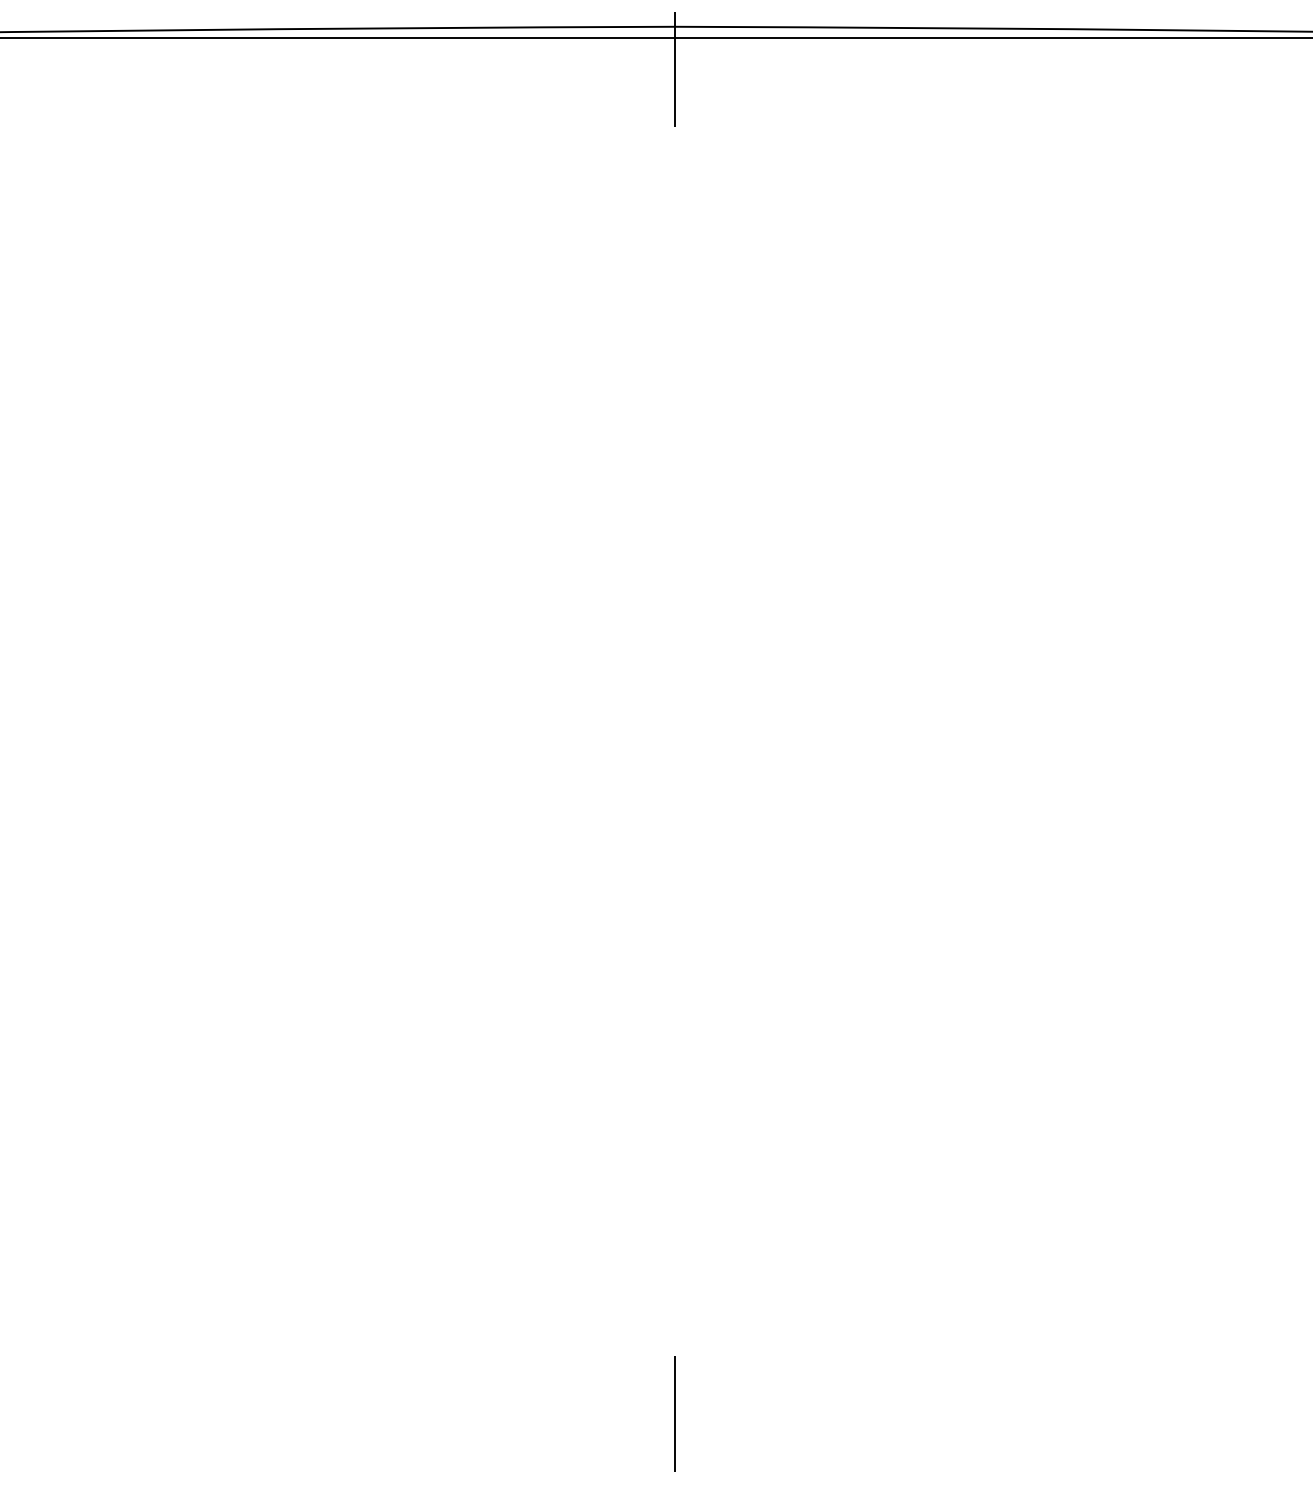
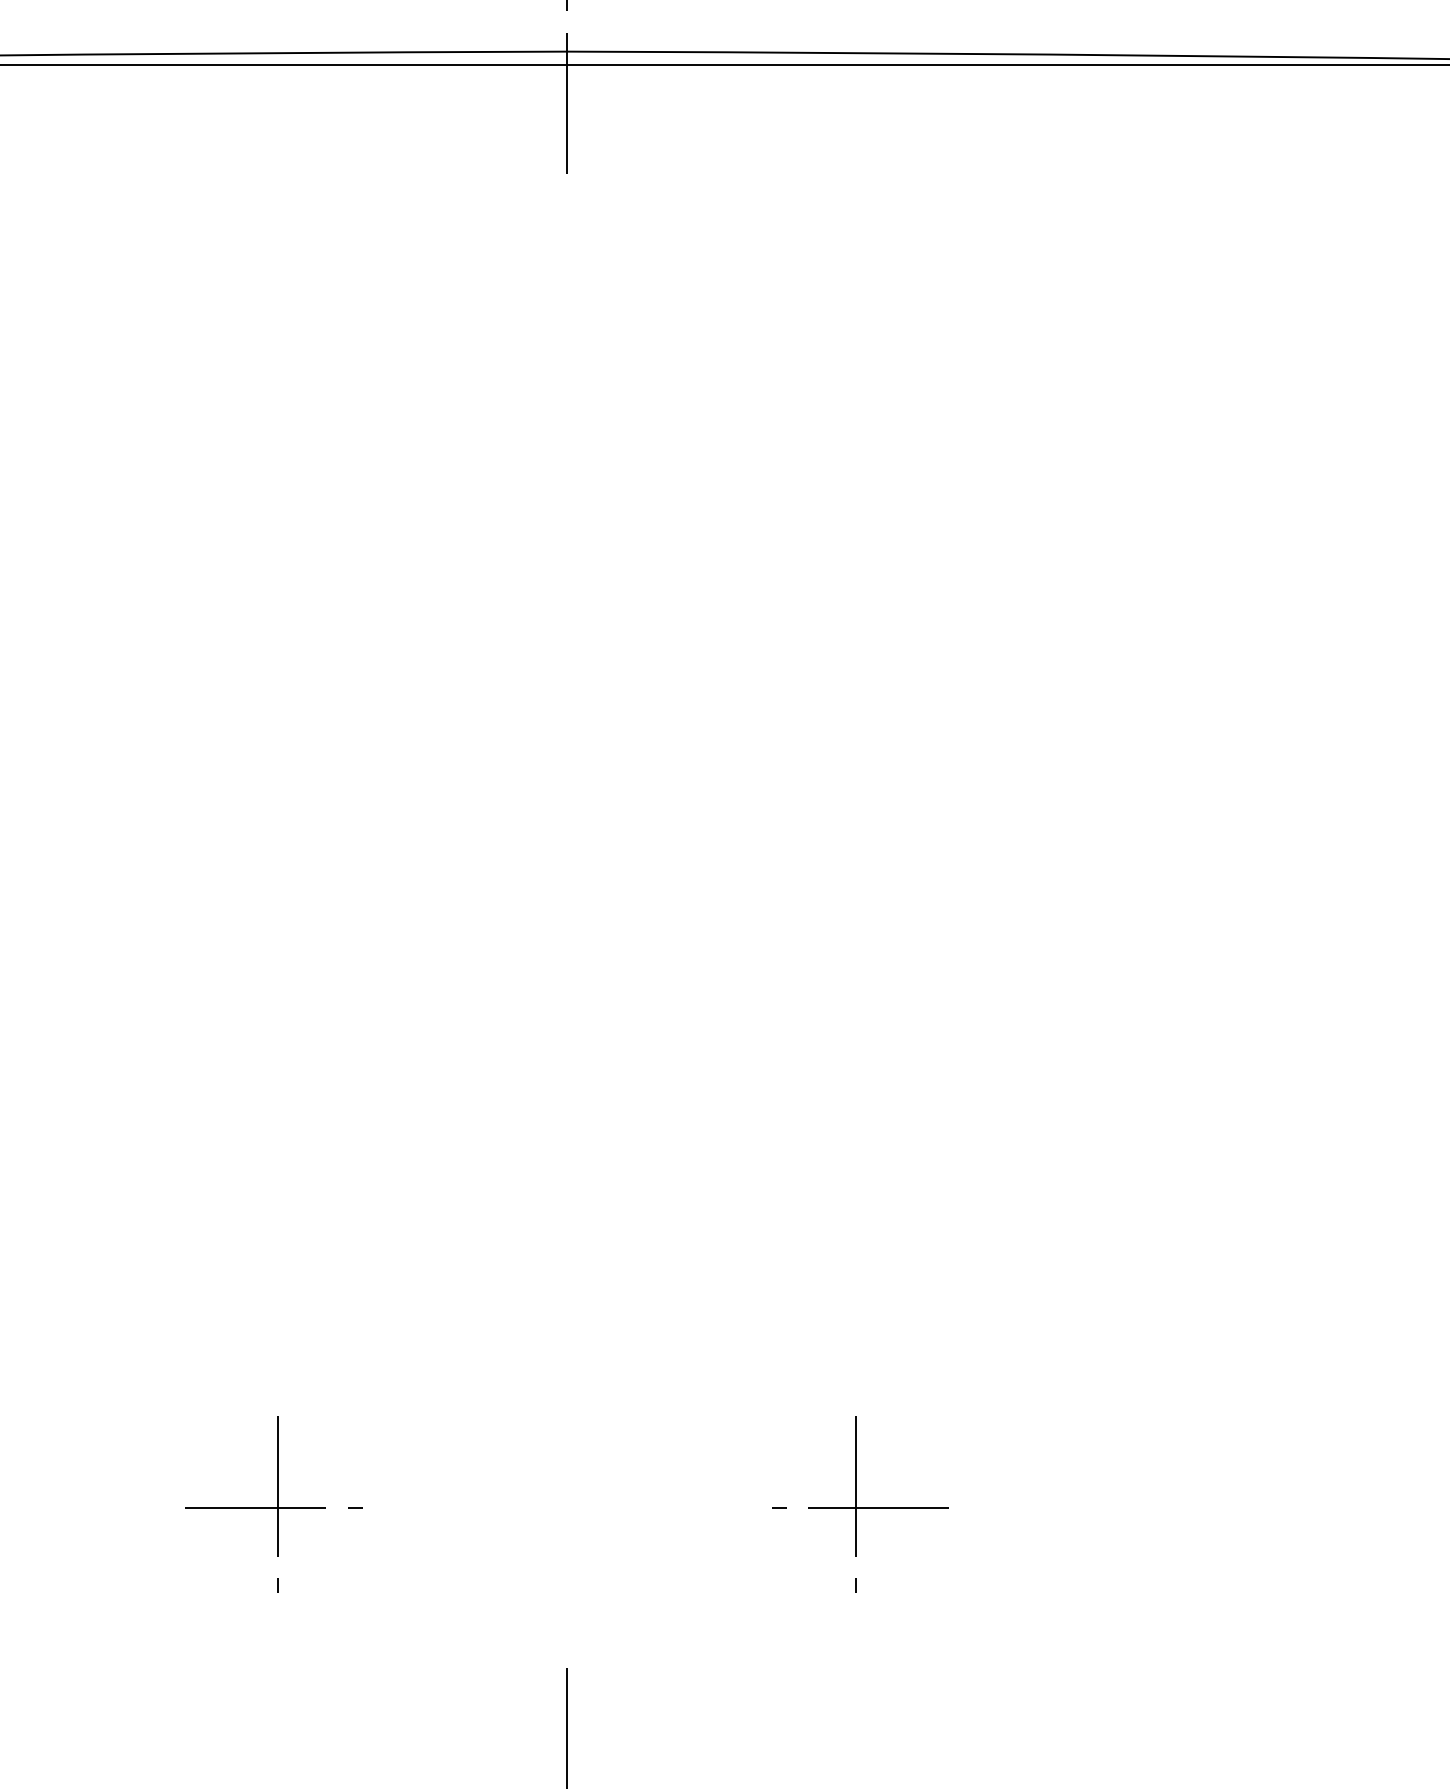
part: (433, 1220) -> (273, 1503), added
part: (915, 1220) -> (859, 1503), added

